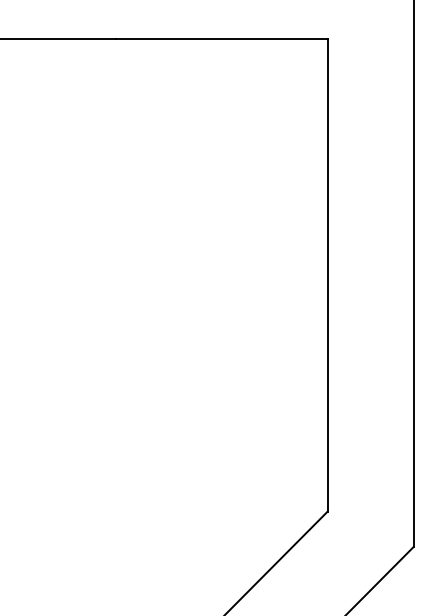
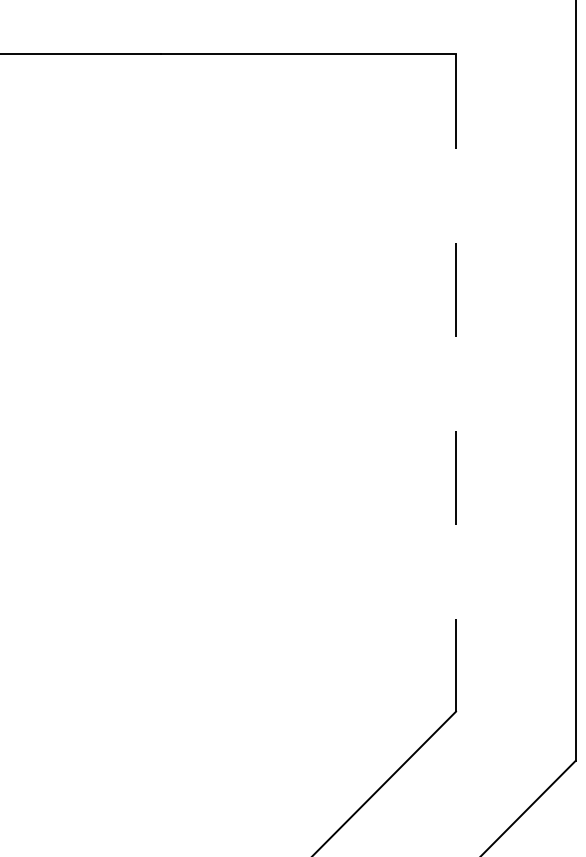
line: (327, 275) -> (455, 383), solid -> dashed

